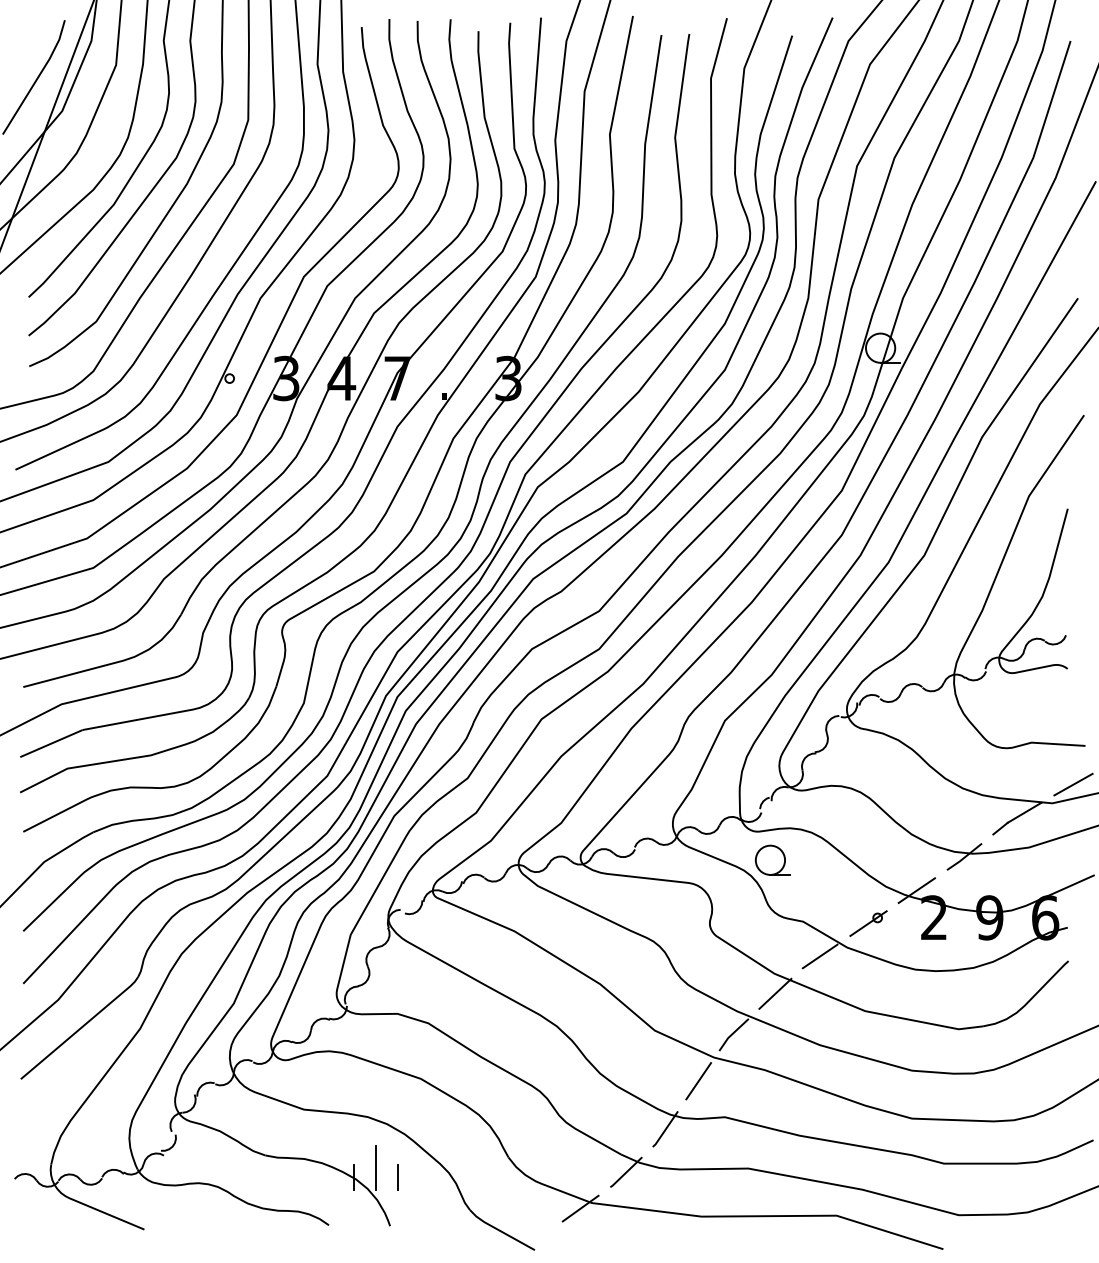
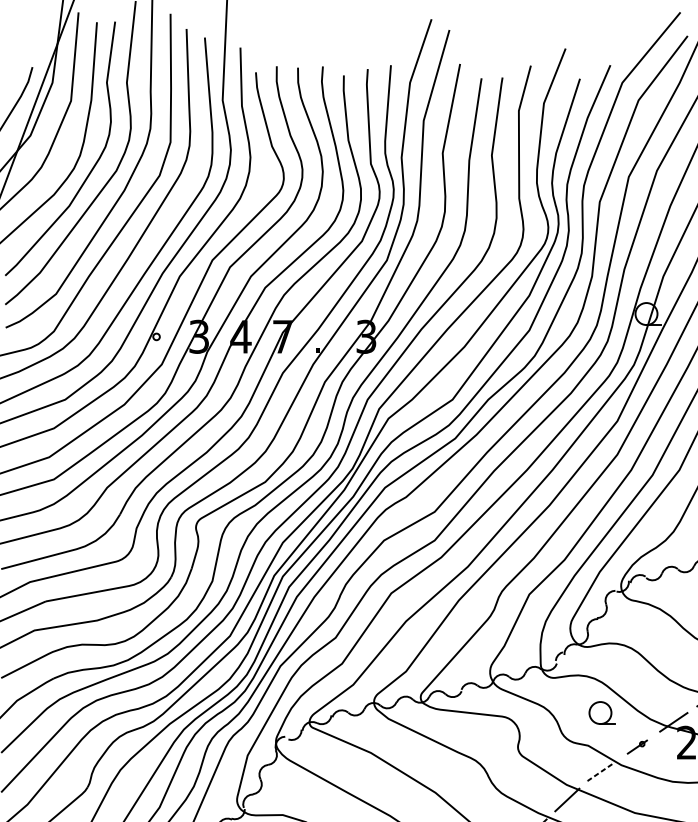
part: (772, 859) -> (602, 712), moved
part: (868, 923) -> (637, 747), size x0.7
line: (819, 956) -> (600, 771), solid -> dashed

